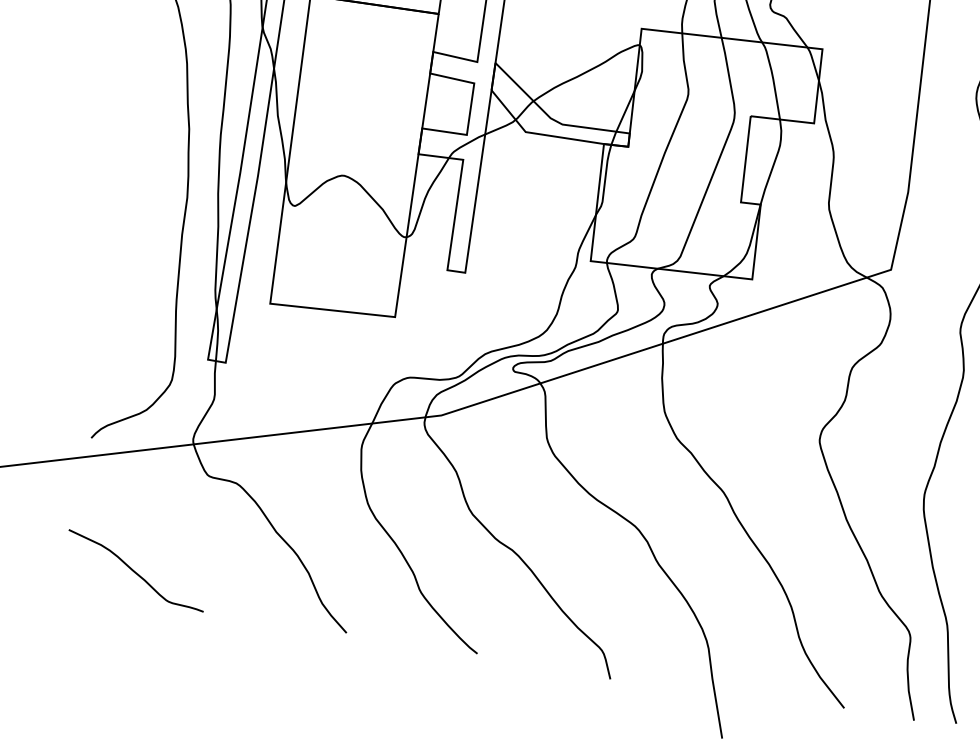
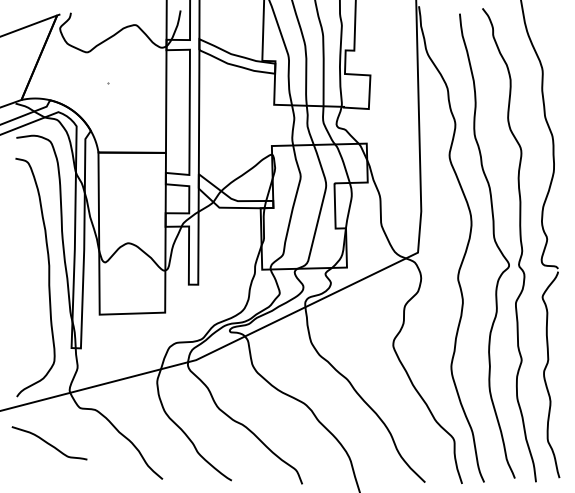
curve: (135, 571) -> (49, 443), moved

